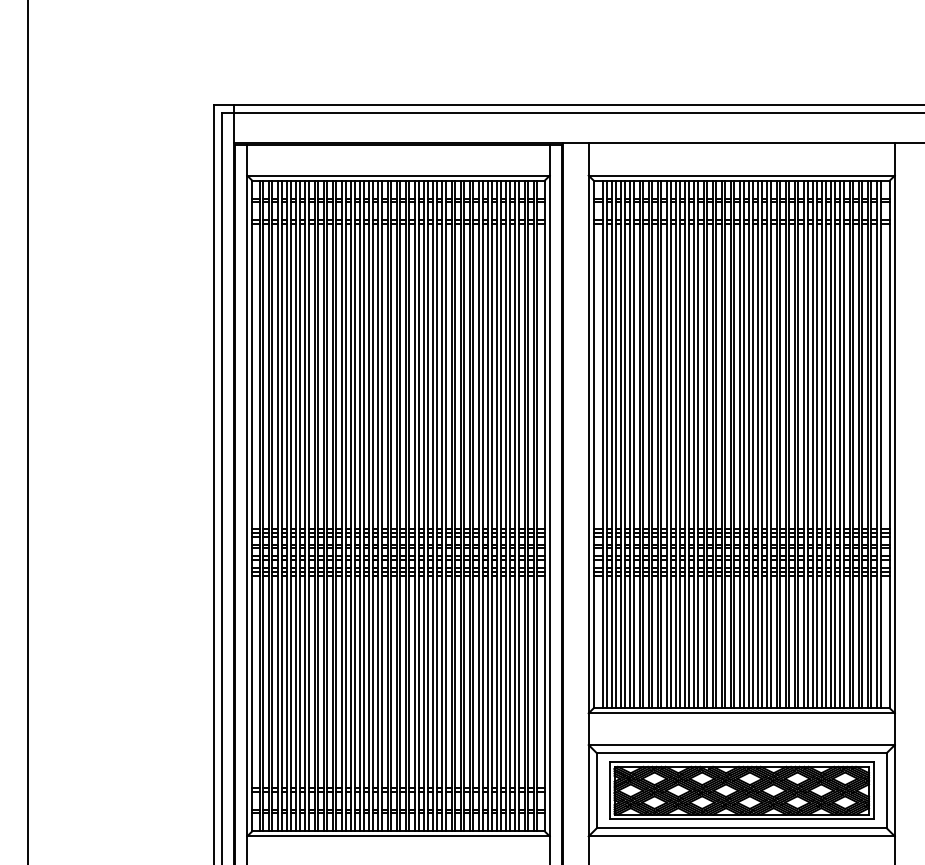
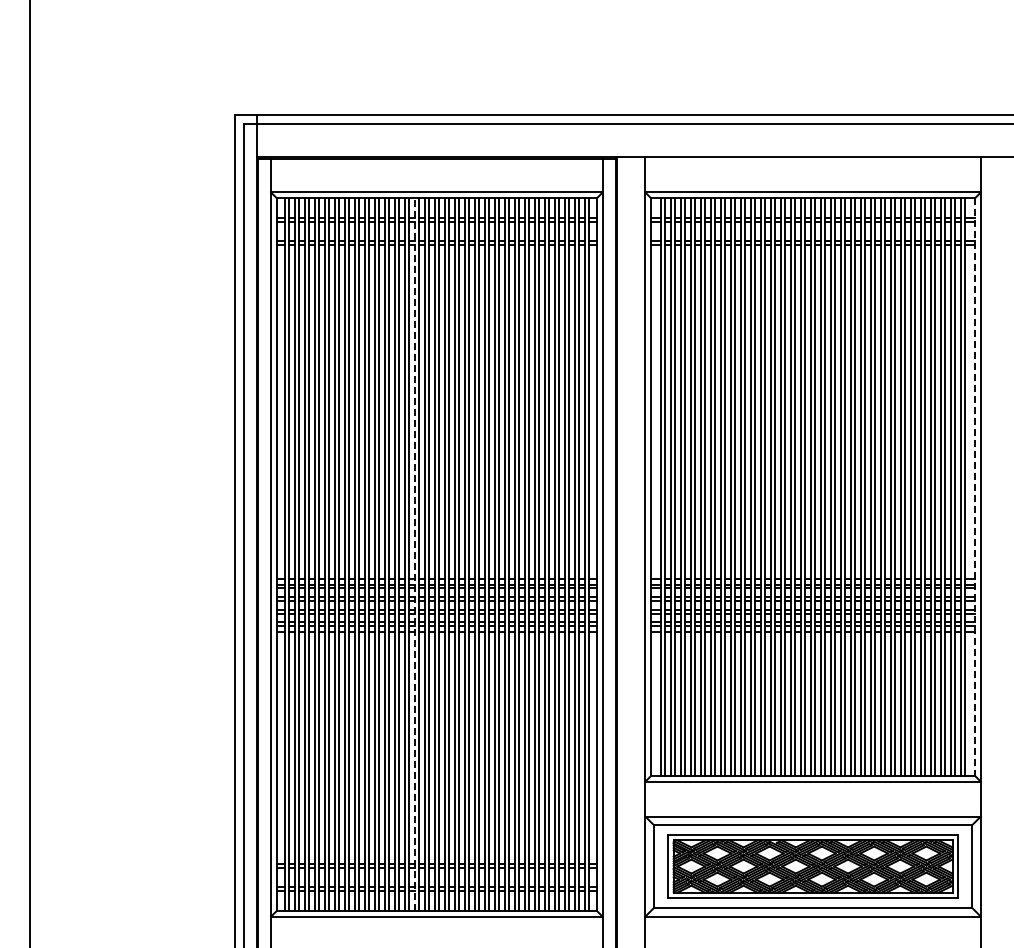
line: (889, 444) -> (975, 487), solid -> dashed
line: (378, 505) -> (414, 554), solid -> dashed

